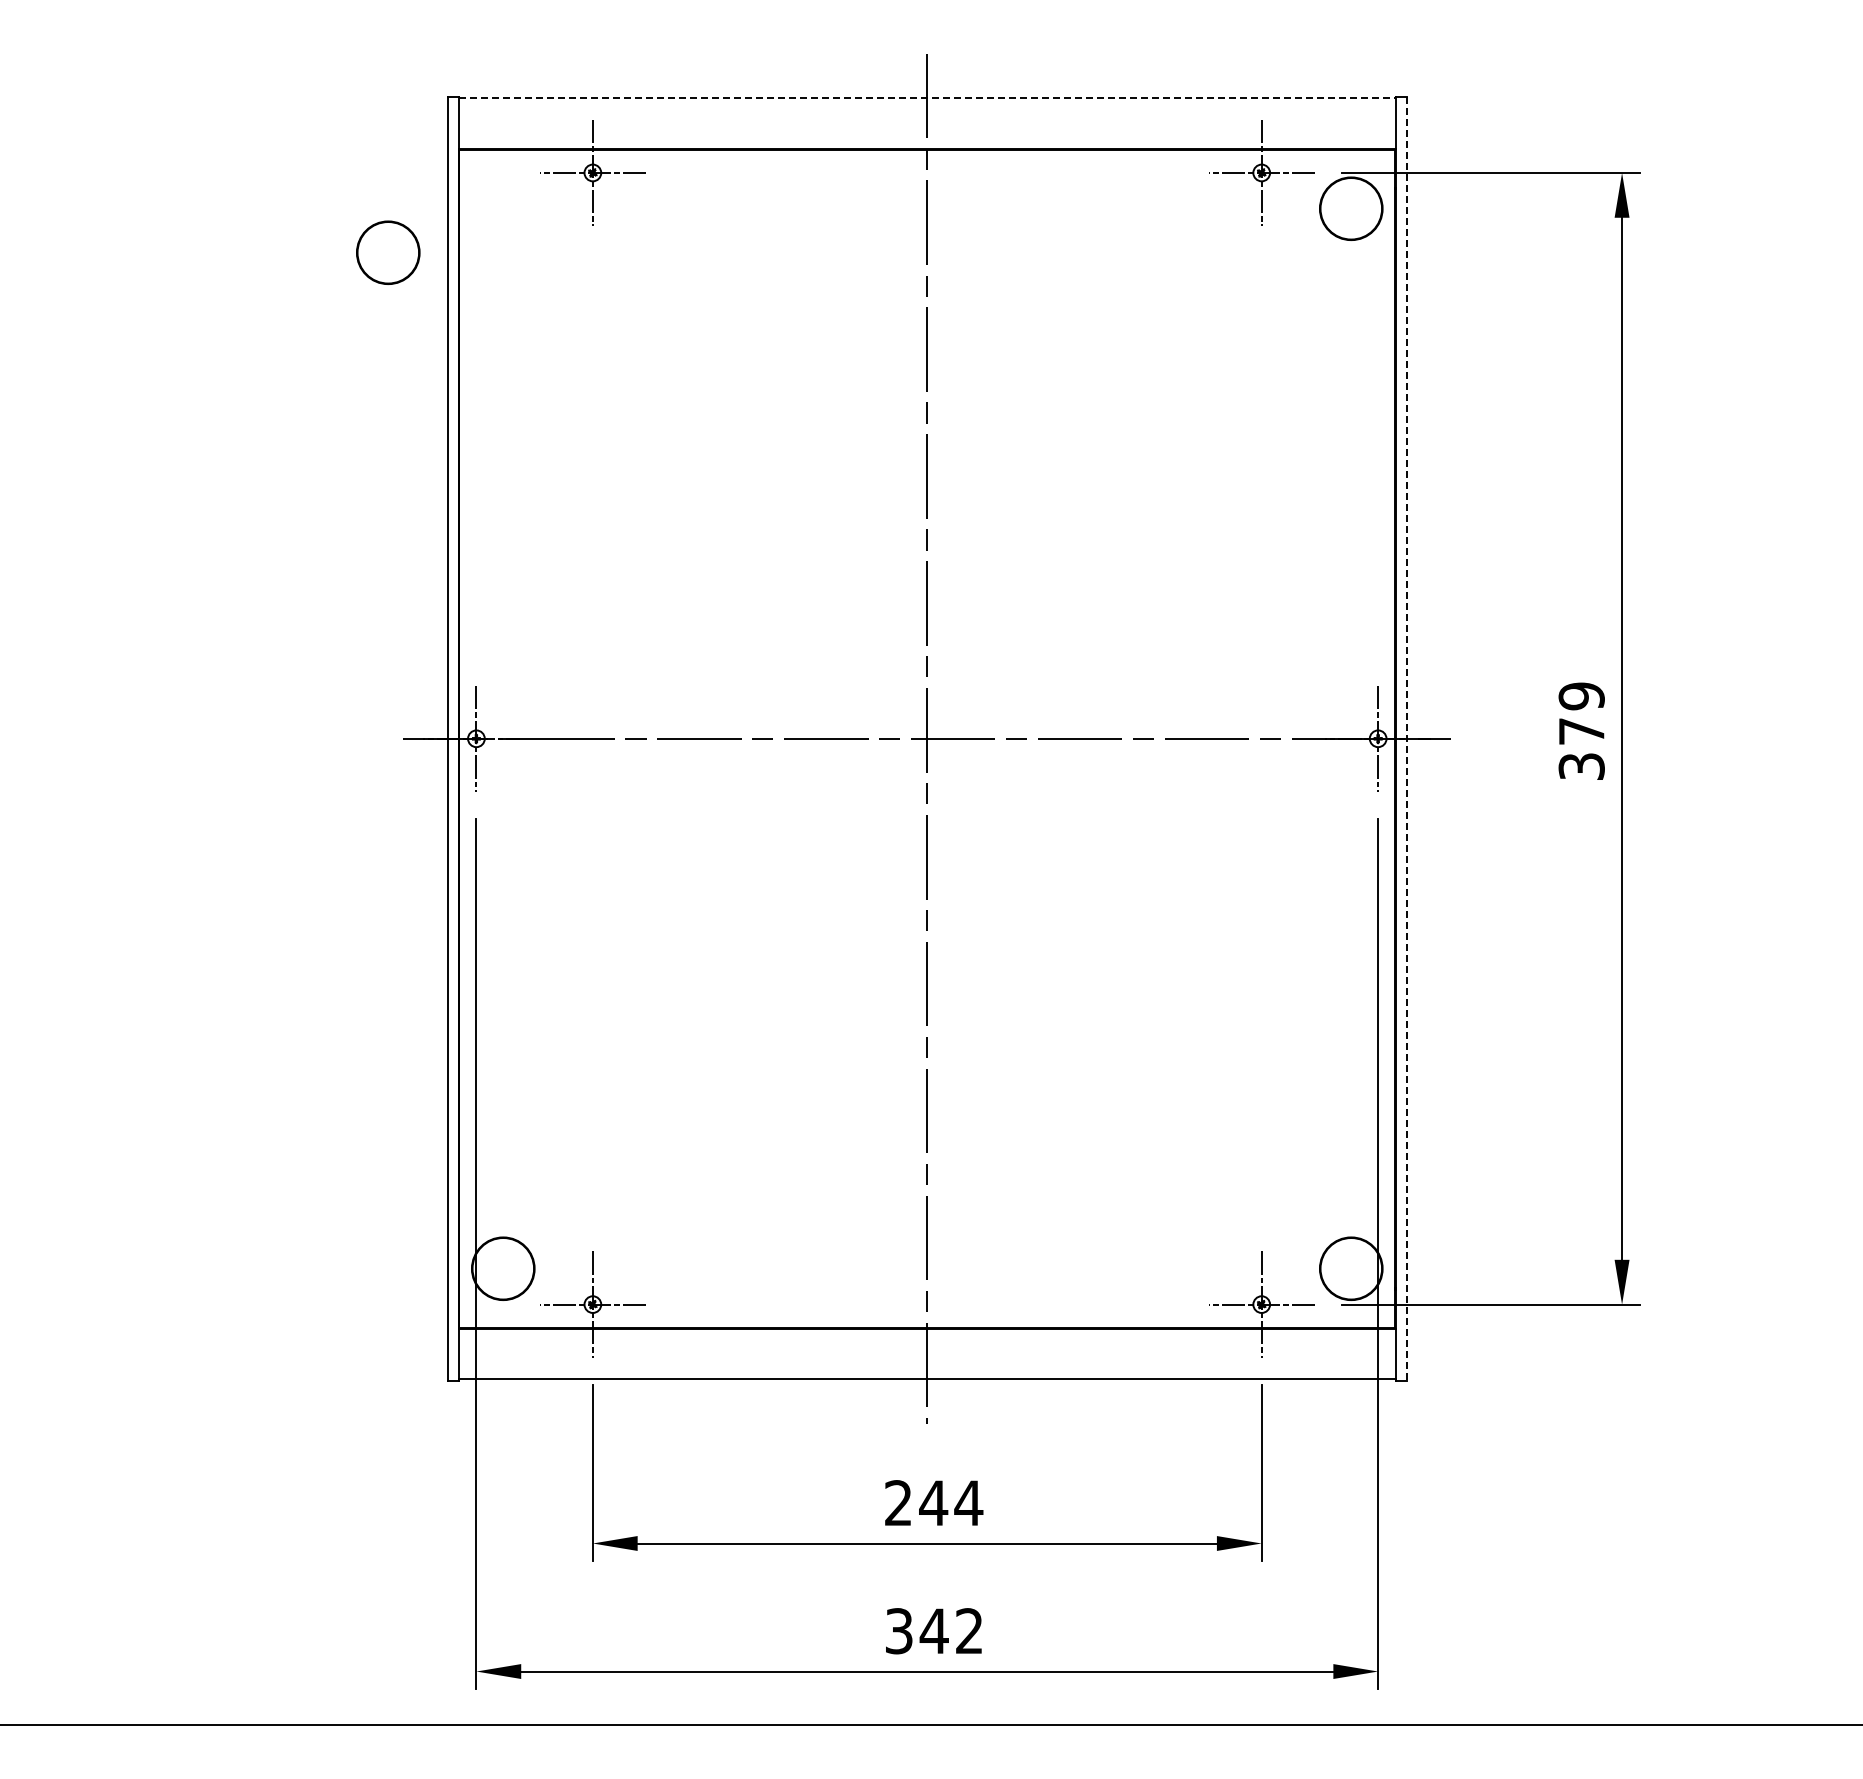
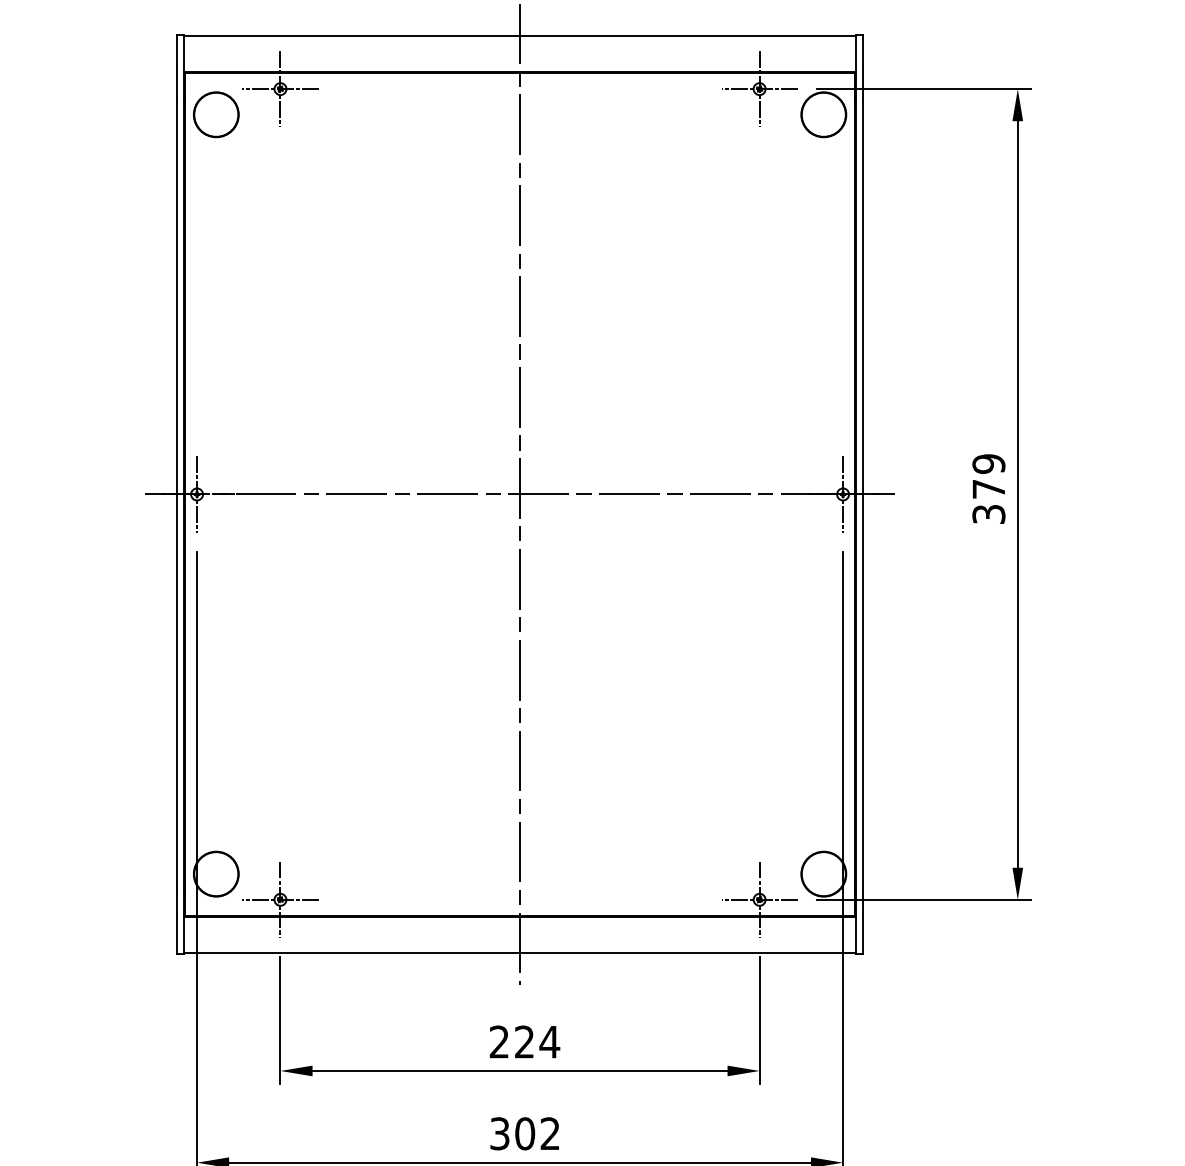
line: (927, 98) -> (520, 35), dashed -> solid
circle: (388, 252) -> (216, 114), moved
line: (1406, 738) -> (863, 494), dashed -> solid
text: (933, 1502) -> (524, 1041), 244 -> 224
text: (933, 1631) -> (524, 1134), 342 -> 302

